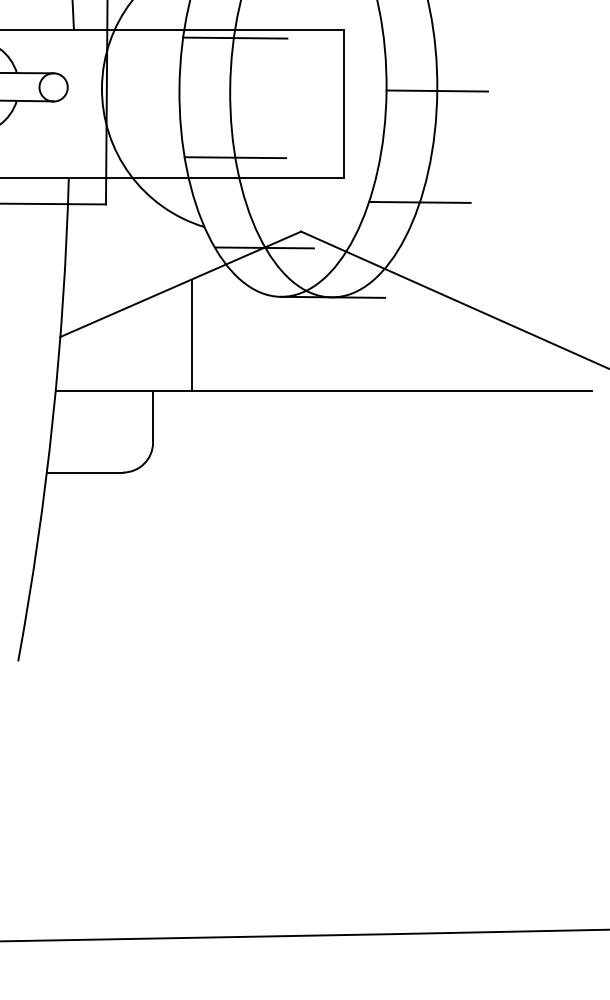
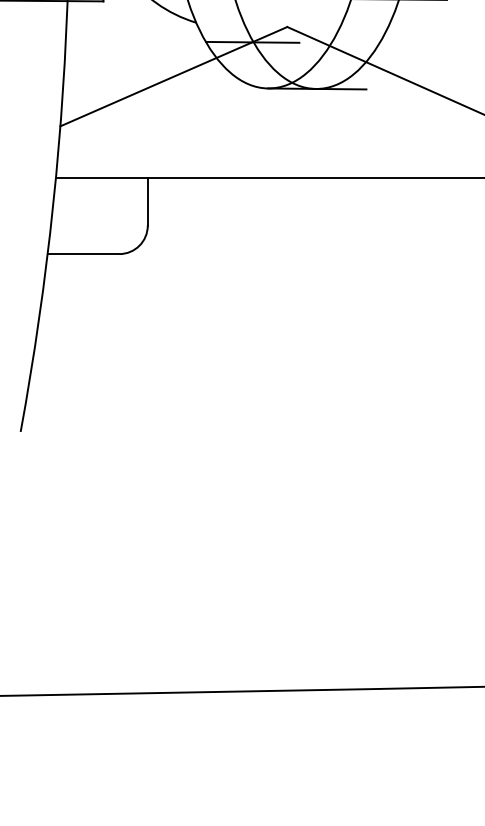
line: (191, 335) -> (183, 124), removed

